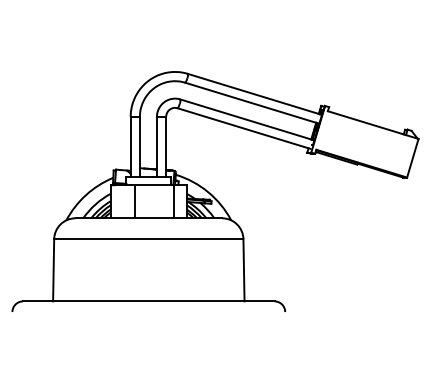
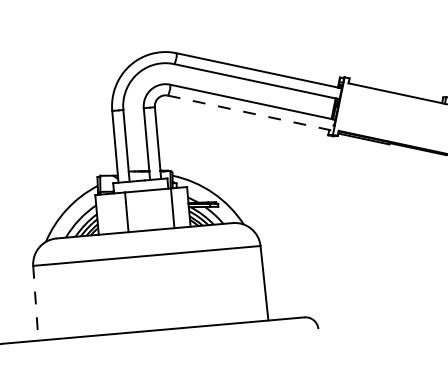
line: (244, 128) -> (250, 112), solid -> dashed
line: (53, 270) -> (35, 303), solid -> dashed

